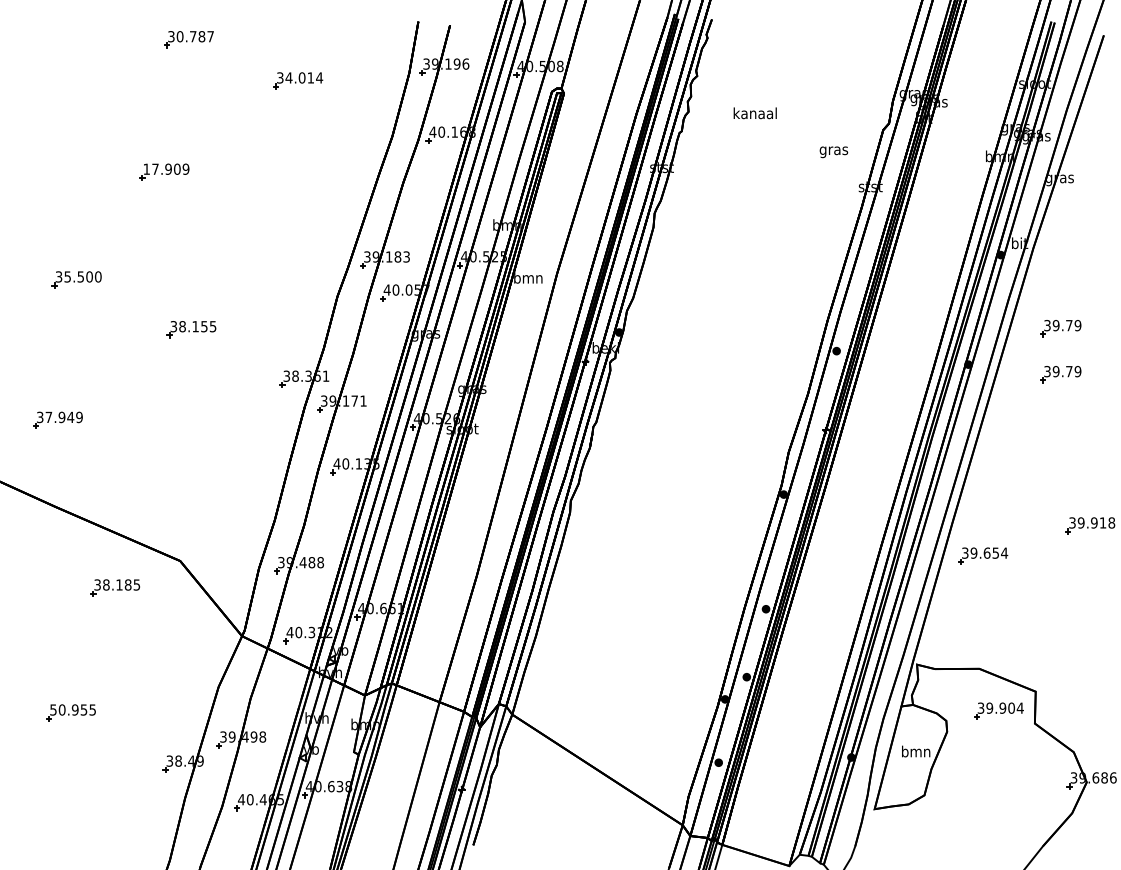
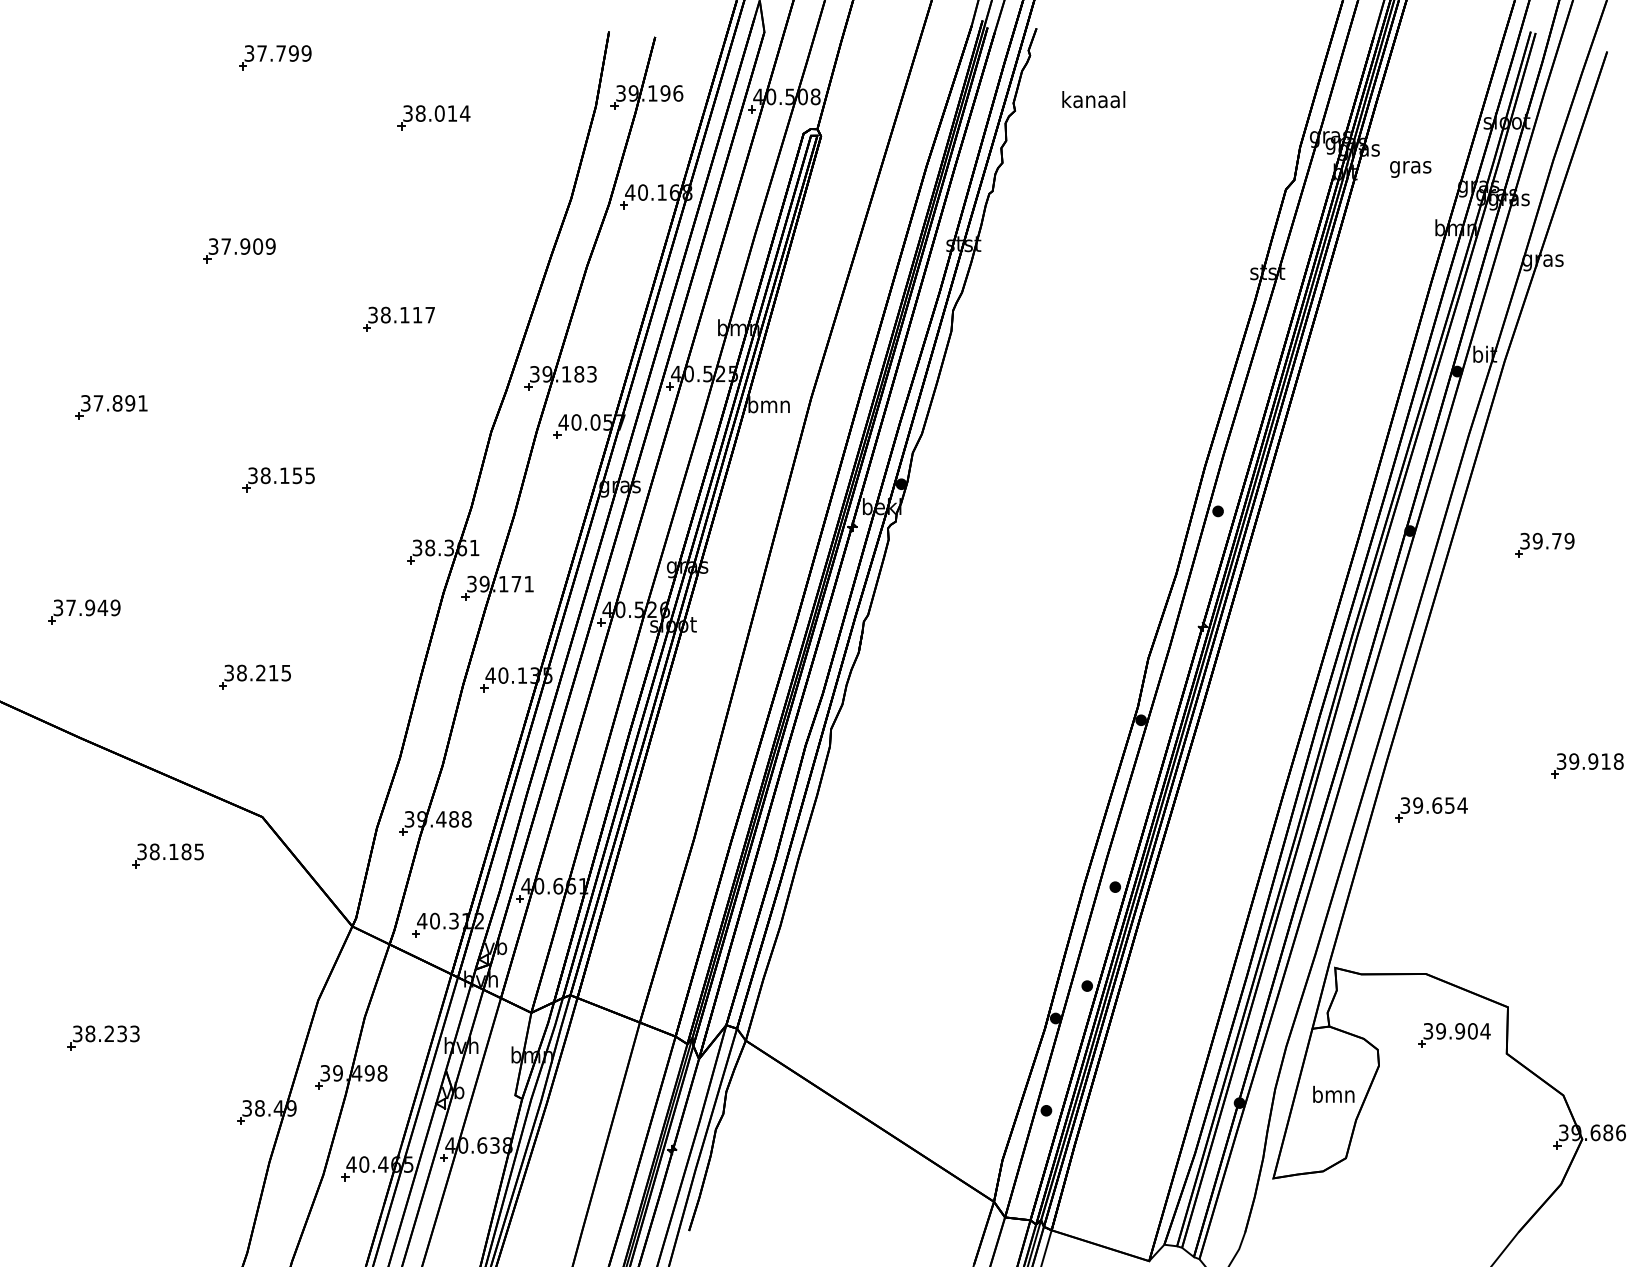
text: (195, 36) -> (284, 53), 30.787 -> 37.799
text: (288, 77) -> (419, 112), 34.014 -> 38.014
text: (754, 113) -> (1092, 99), moved
text: (833, 152) -> (1410, 169), moved
text: (146, 168) -> (213, 245), 17.909 -> 37.909
part: (273, 218) -> (398, 318), added
text: (82, 276) -> (119, 402), 35.500 -> 37.891
part: (1060, 328) -> (1544, 478), removed
part: (174, 464) -> (253, 676), added
text: (72, 709) -> (105, 1033), 50.955 -> 38.233

